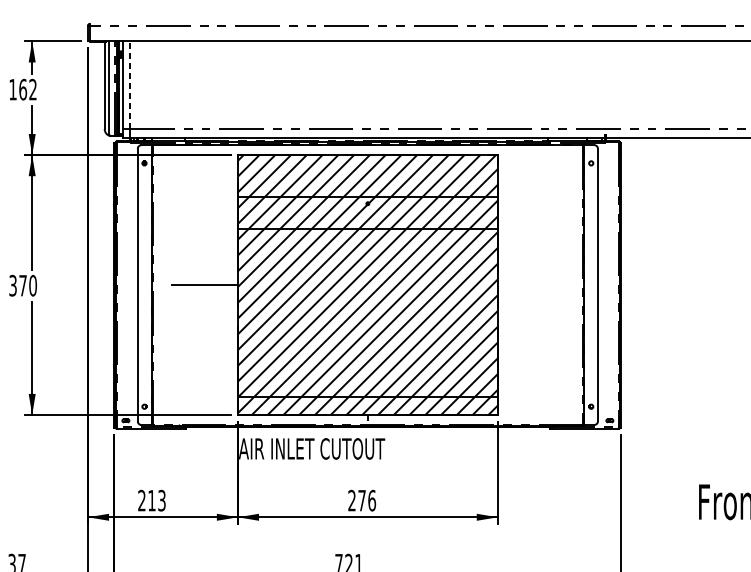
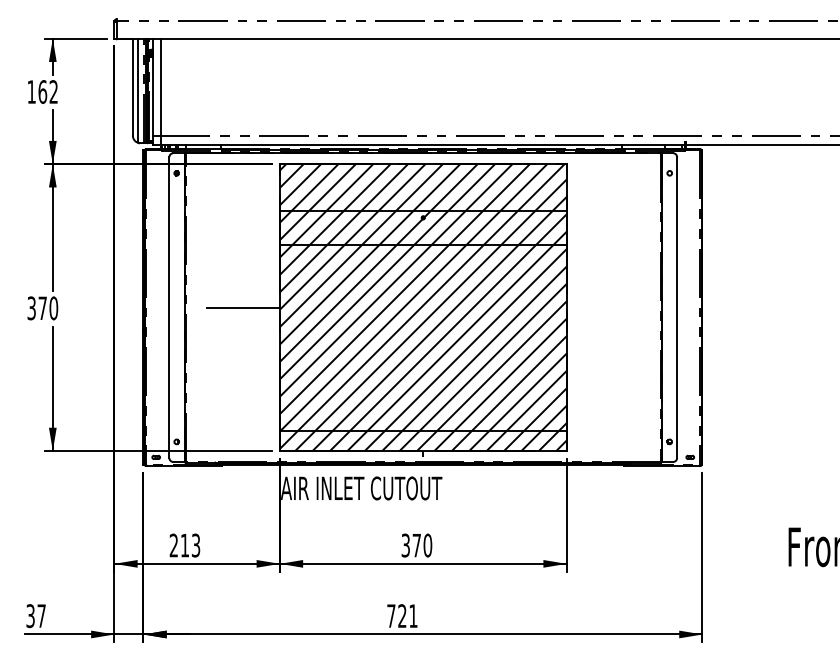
line: (129, 84) -> (160, 86), dashed -> solid
text: (361, 500) -> (416, 545), 276 -> 370

